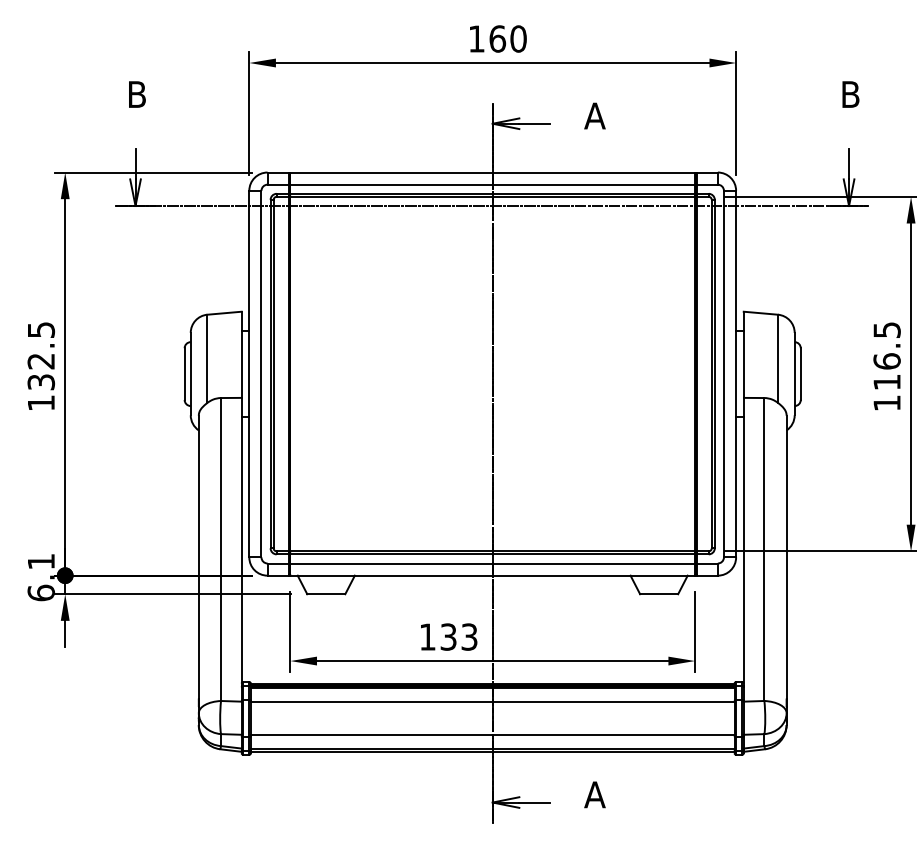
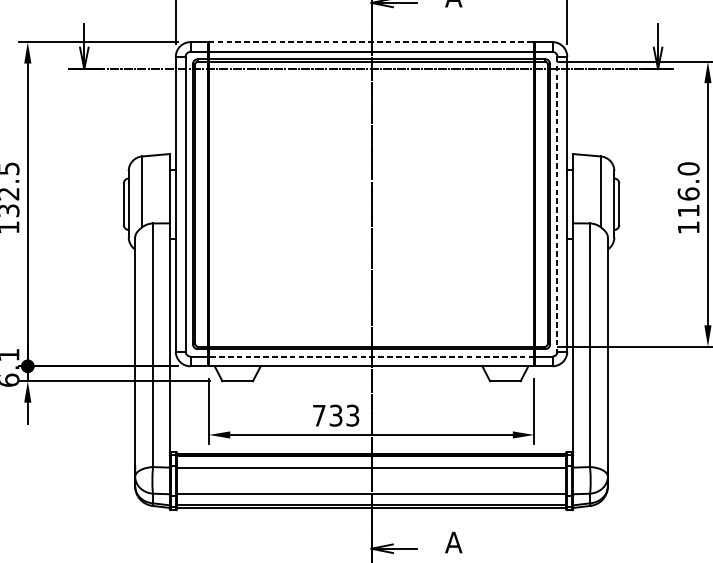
line: (493, 172) -> (372, 42), solid -> dashed
text: (886, 329) -> (688, 168), 116.5 -> 116.0
line: (723, 374) -> (557, 204), solid -> dashed
line: (492, 563) -> (371, 356), solid -> dashed
text: (427, 636) -> (319, 415), 133 -> 733

